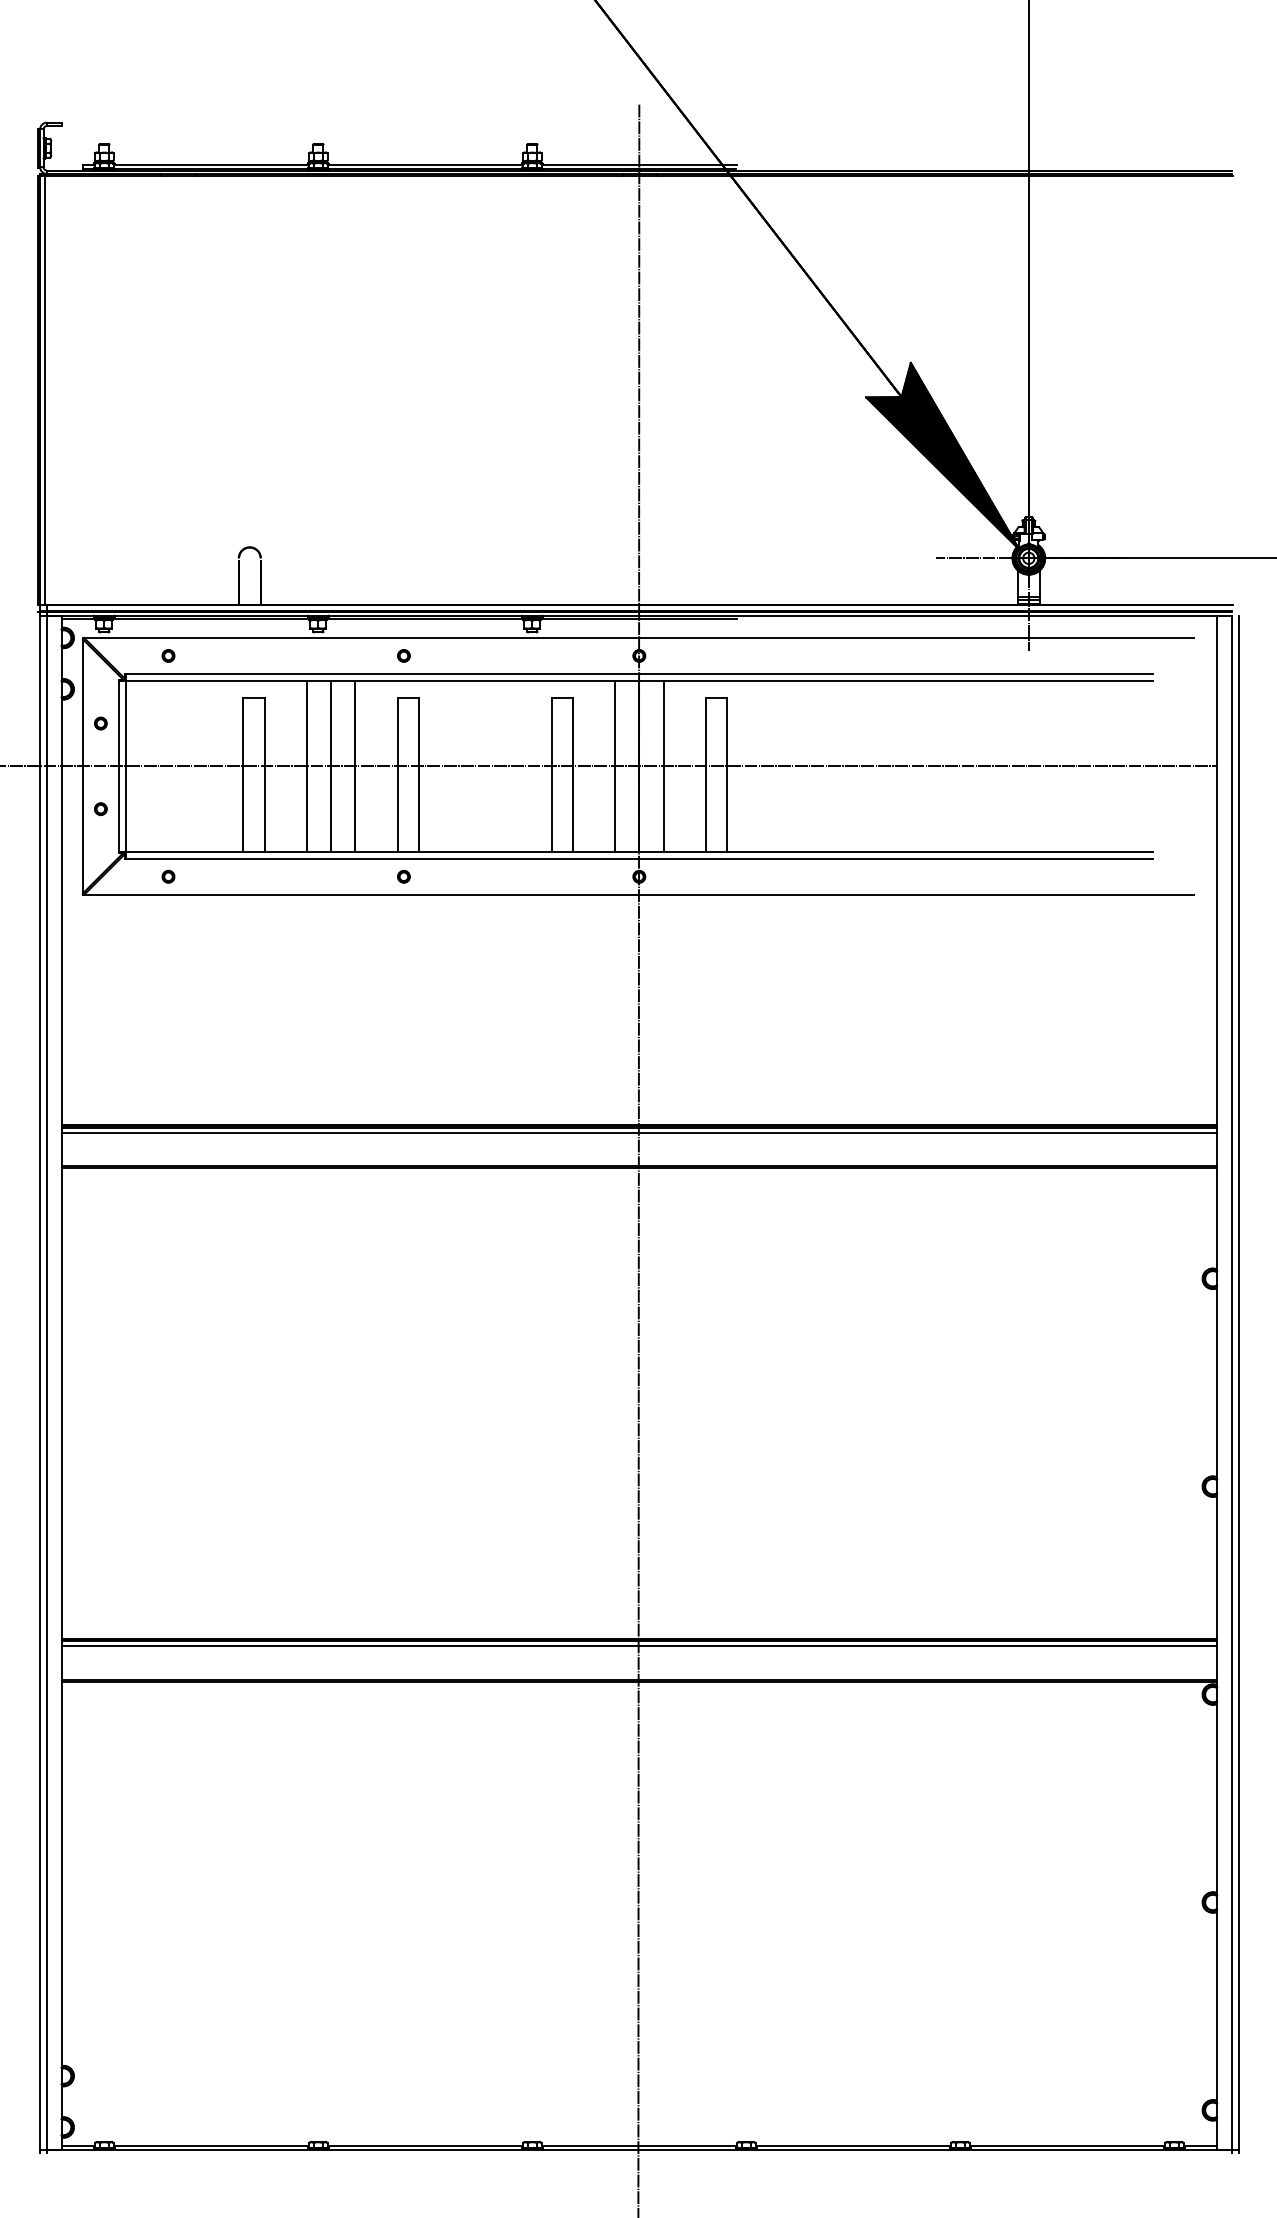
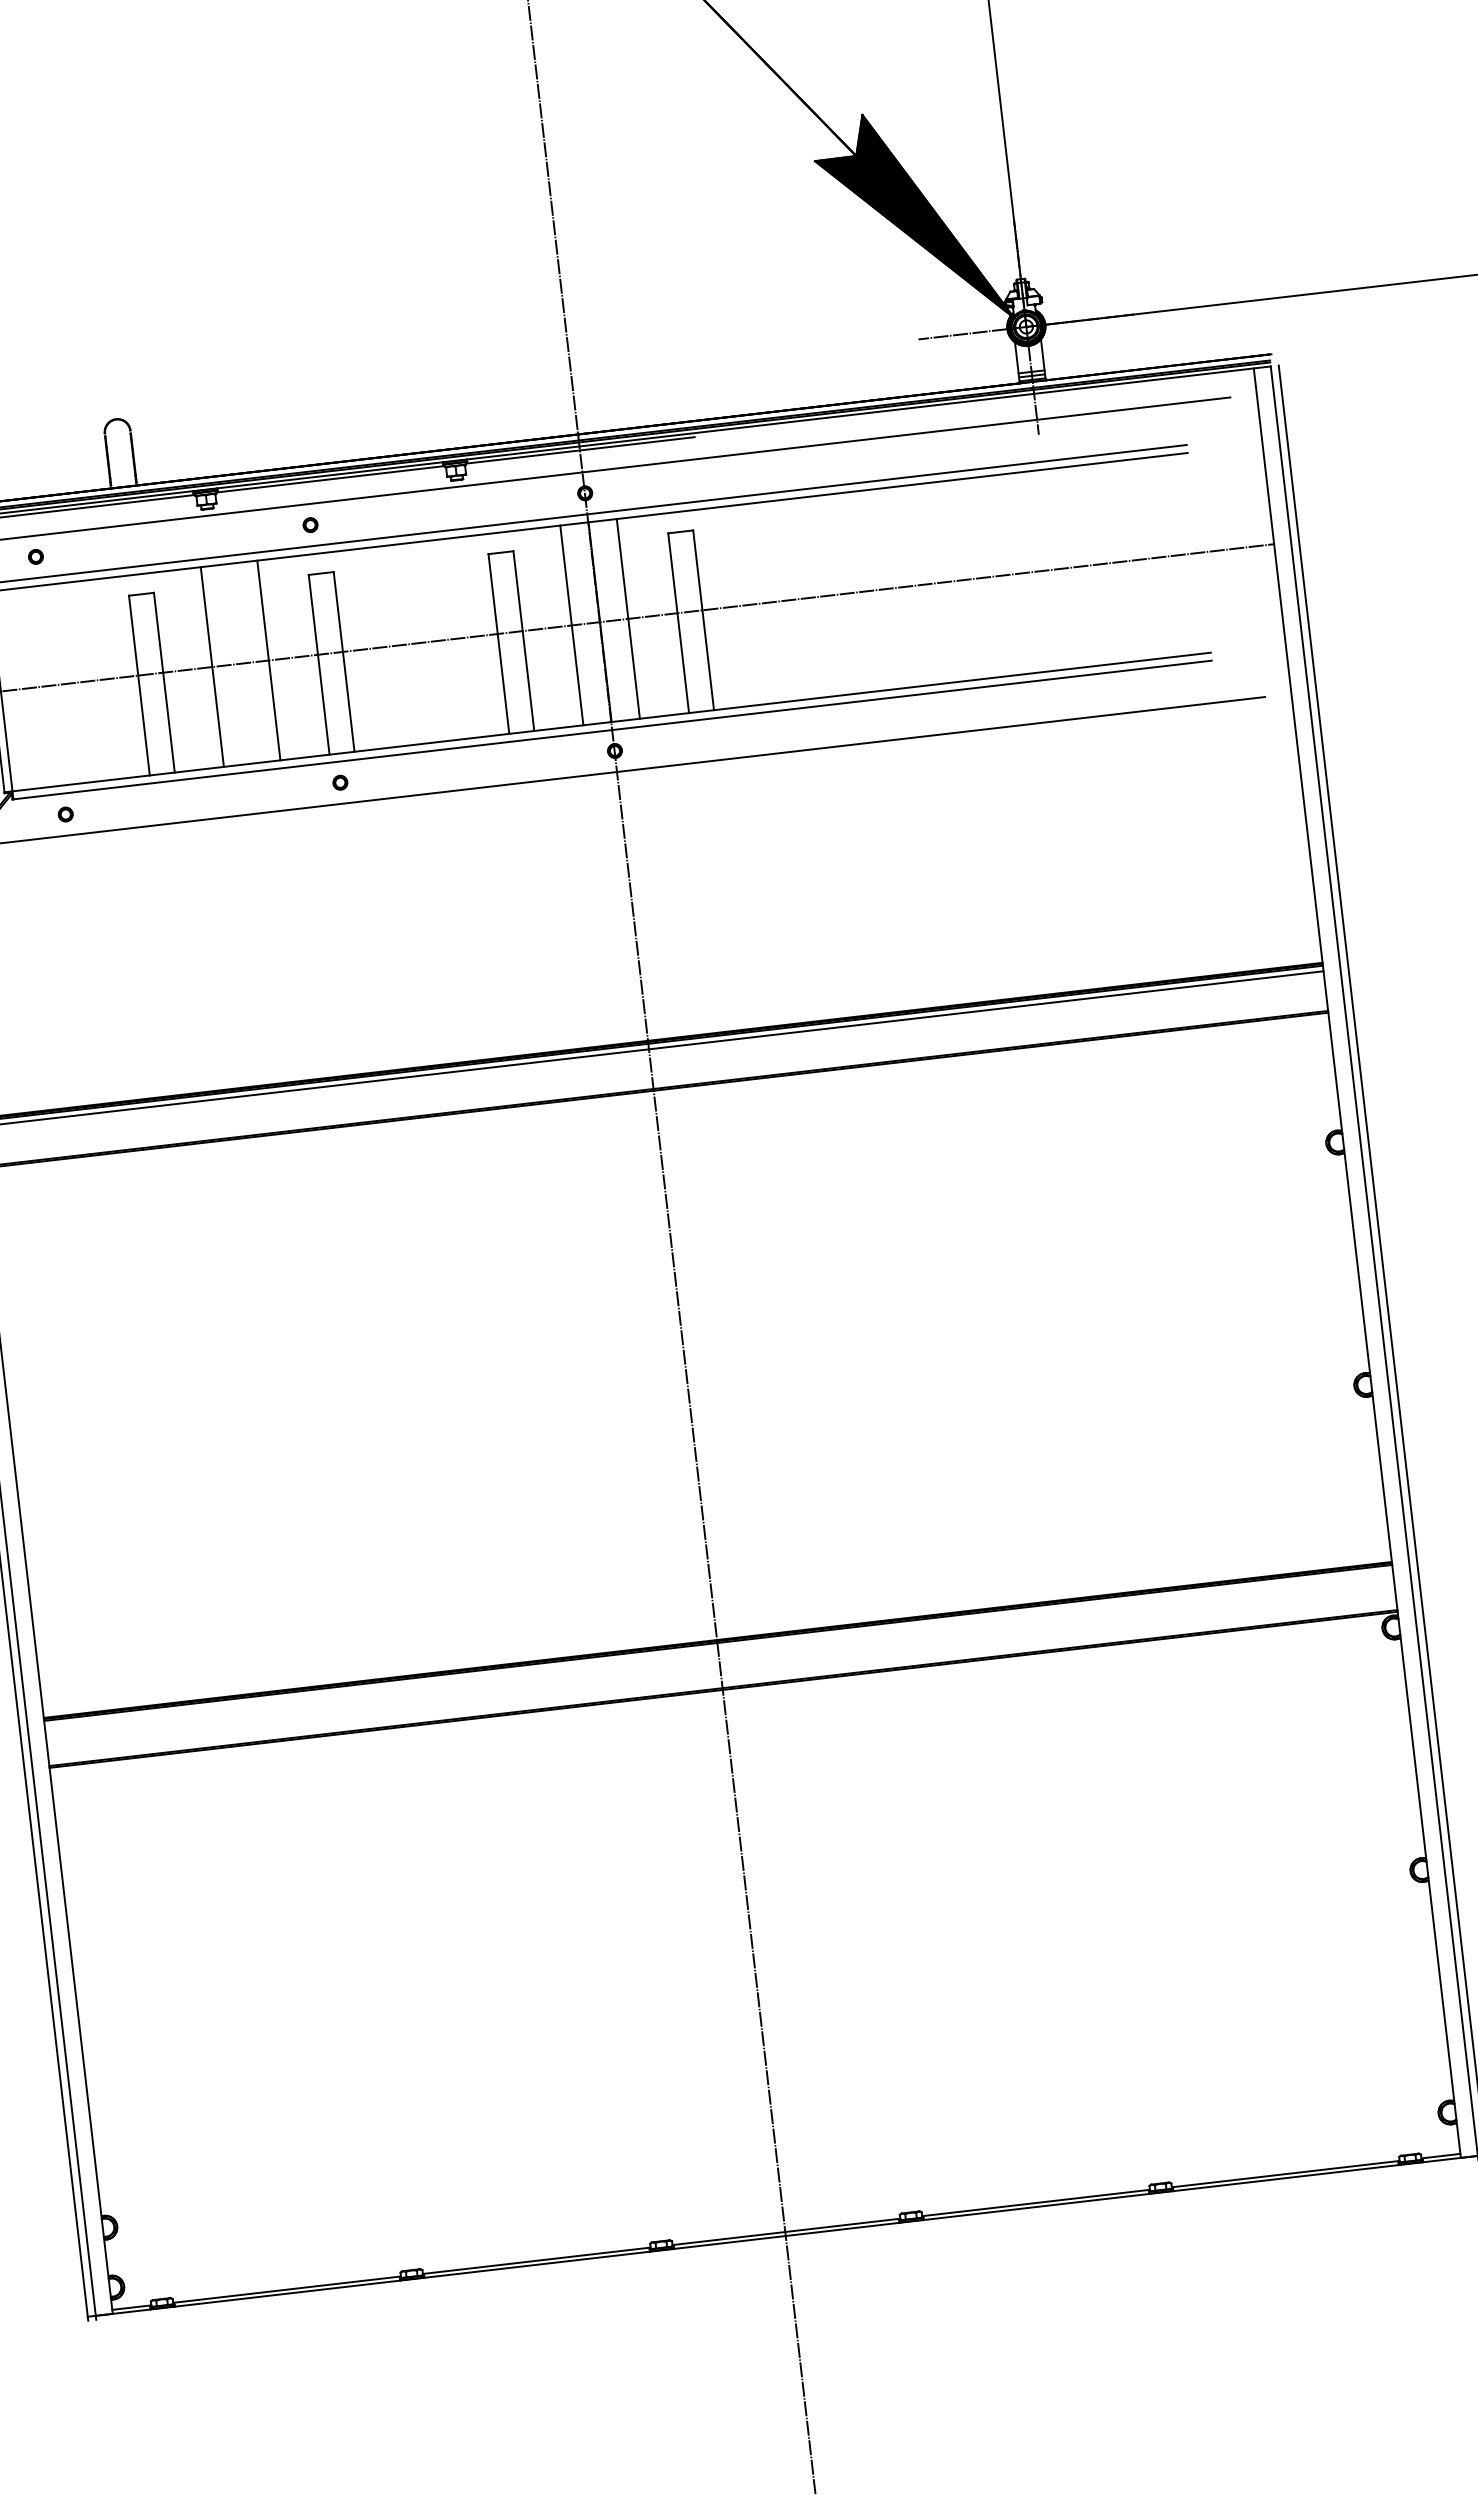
line: (331, 765) -> (240, 662), removed
line: (639, 1646) -> (719, 1648), removed

